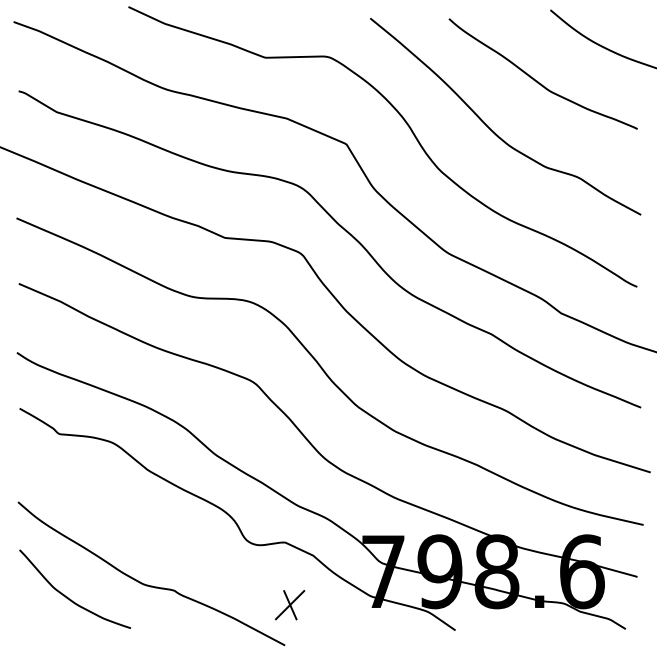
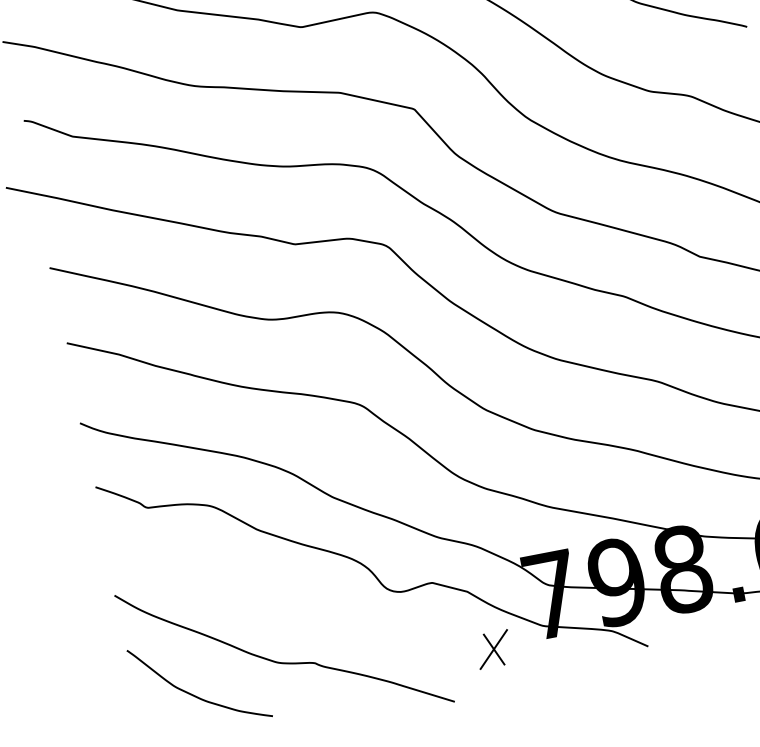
part: (289, 605) -> (493, 650), moved

